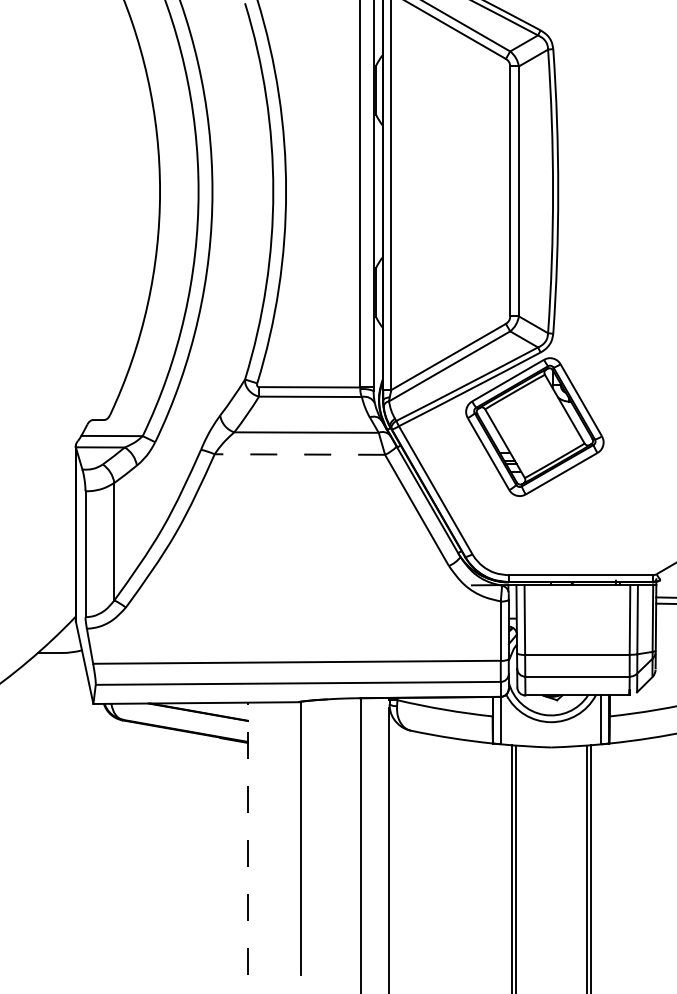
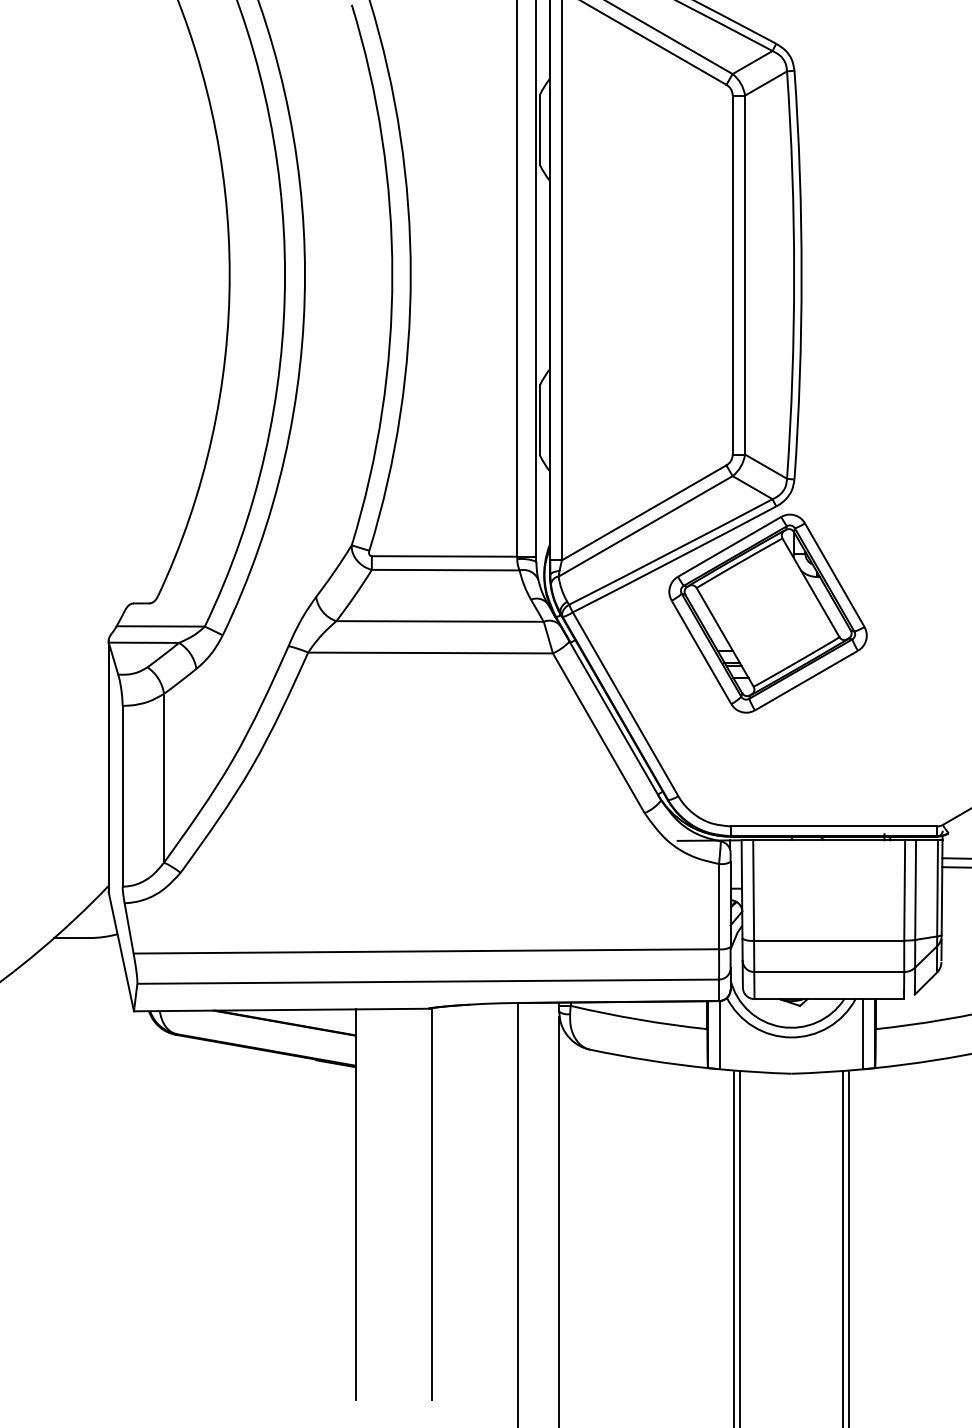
line: (300, 454) -> (431, 652), dashed -> solid
line: (247, 838) -> (355, 1204), dashed -> solid

